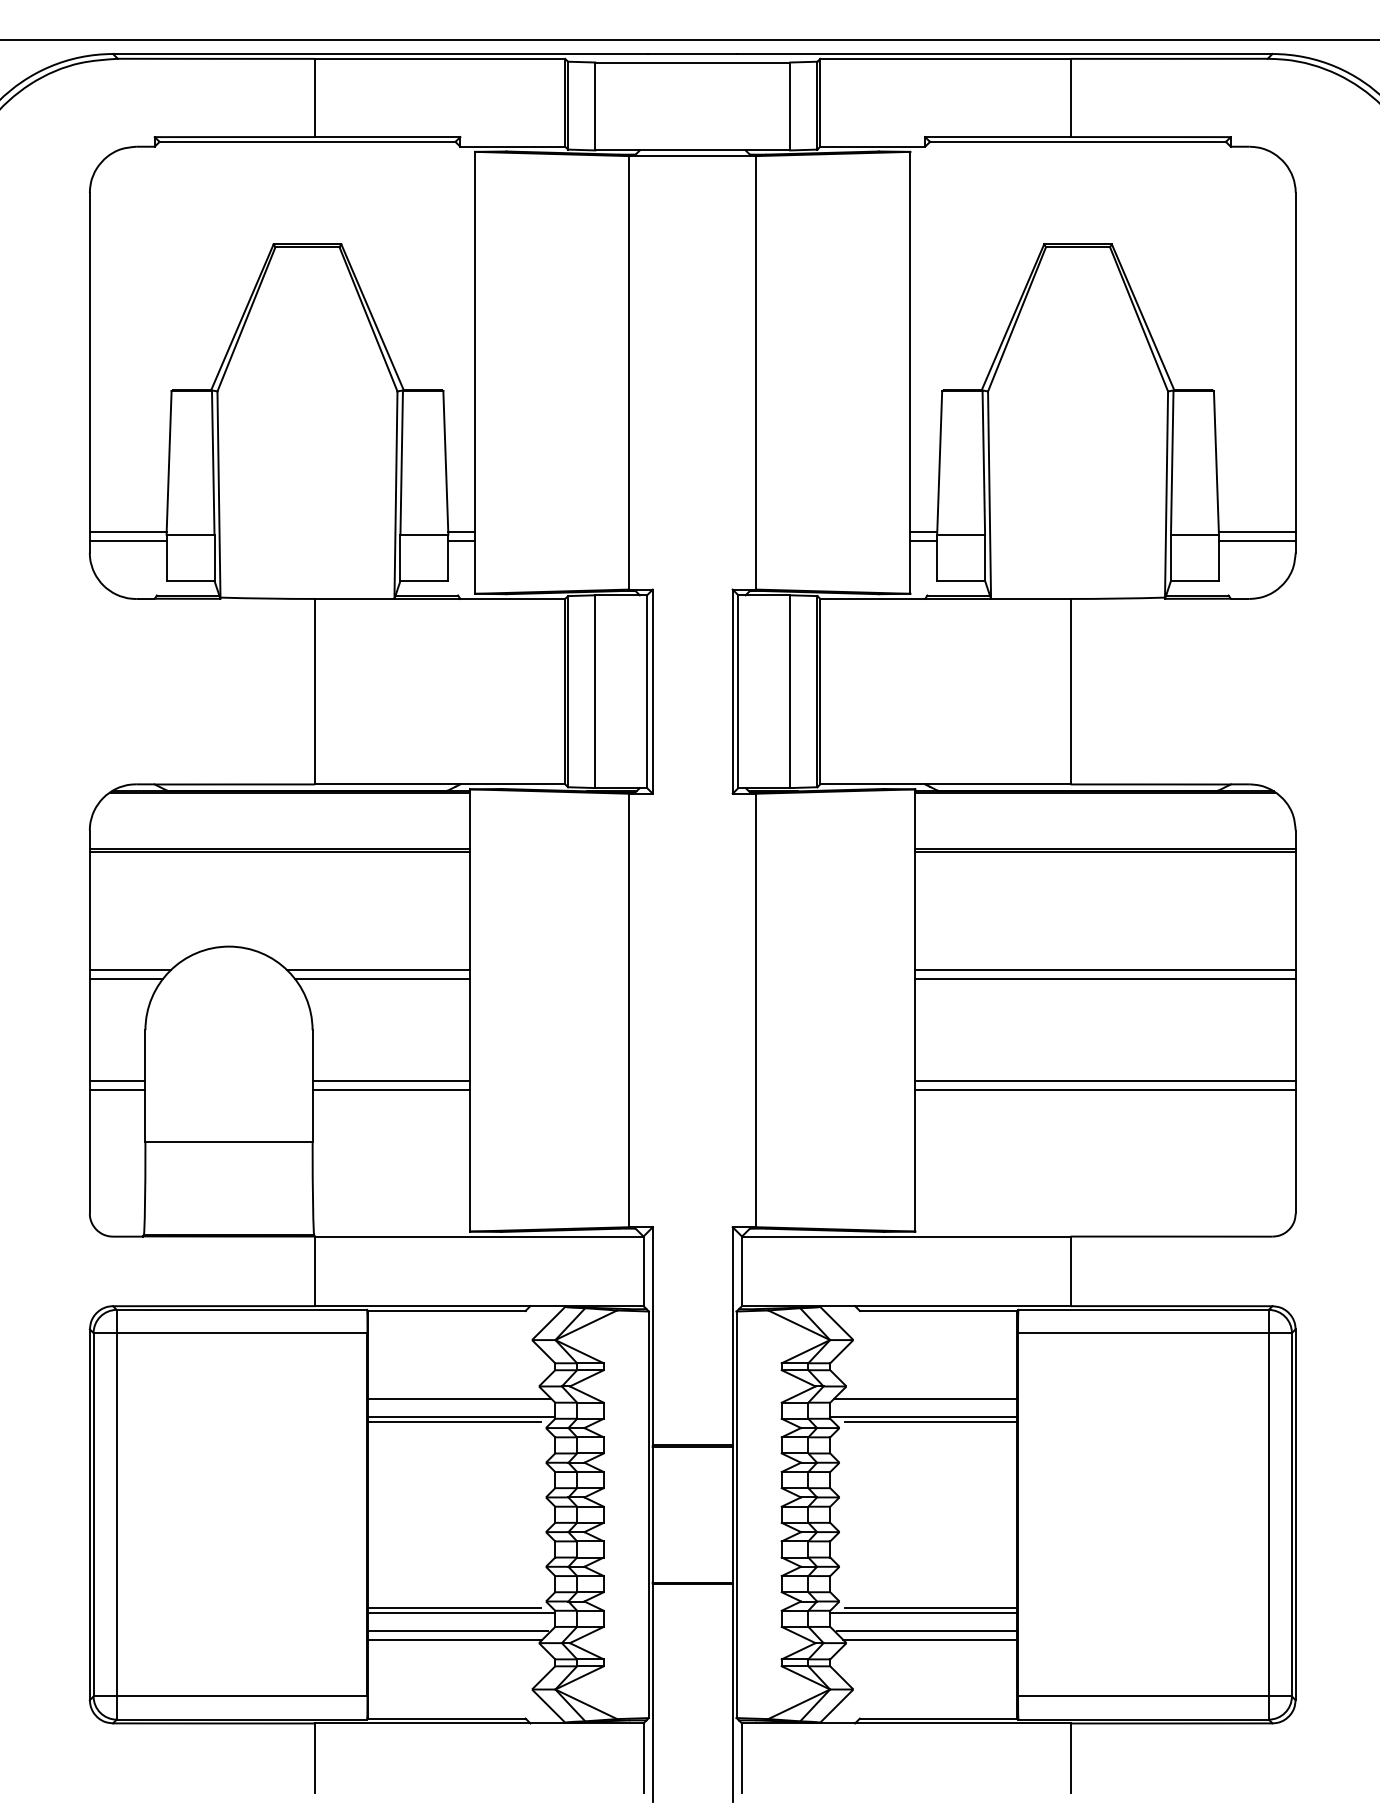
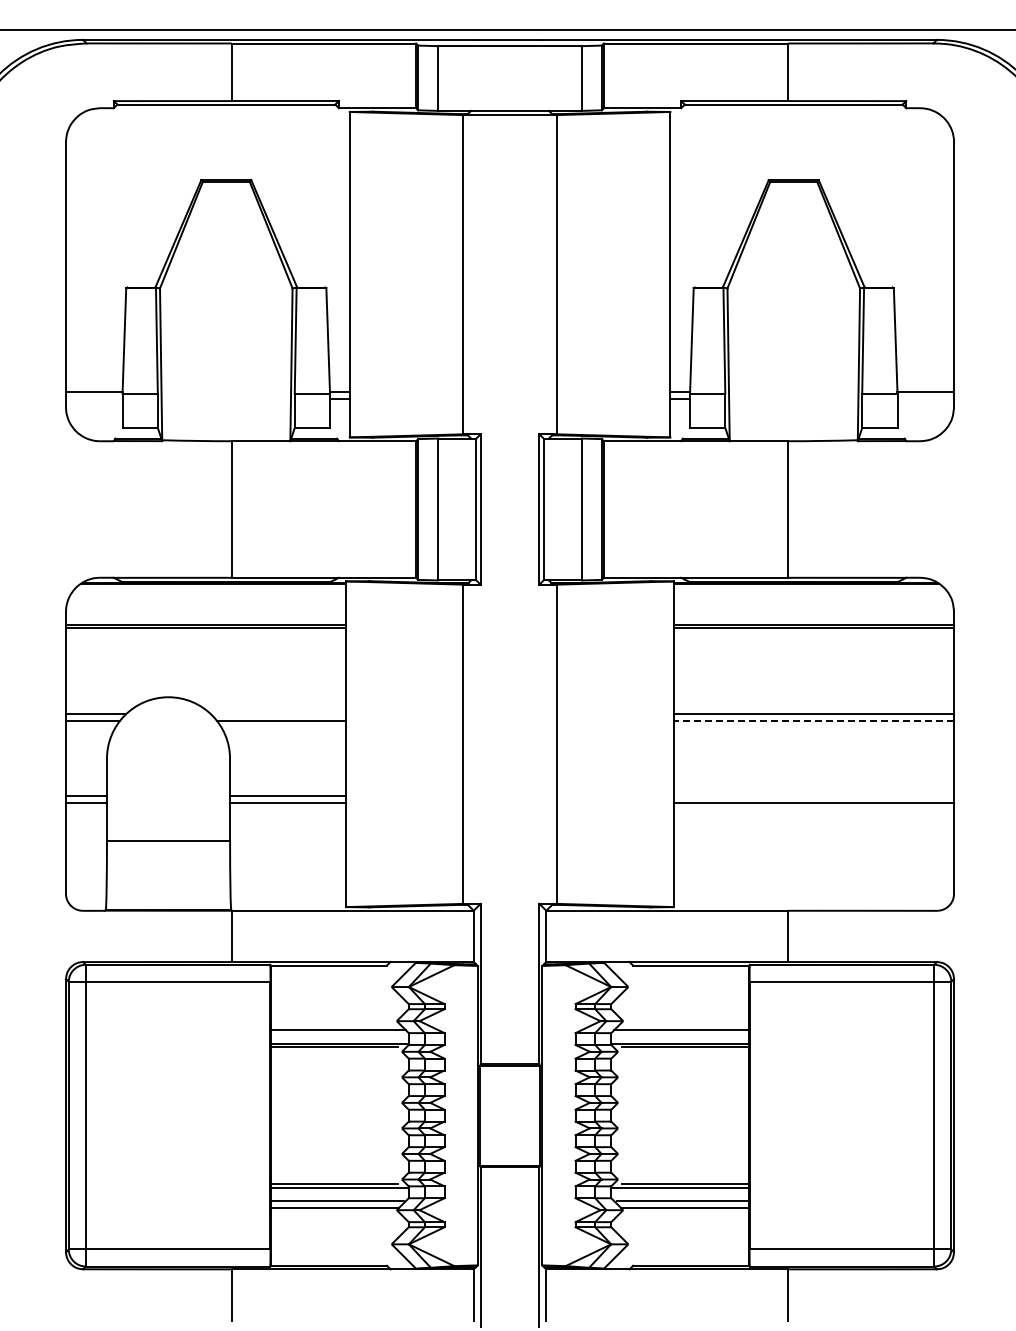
line: (128, 540) -> (94, 398), removed
line: (1256, 540) -> (925, 398), removed
line: (378, 970) -> (278, 714), removed
line: (1104, 979) -> (813, 721), solid -> dashed
line: (1104, 1081) -> (813, 796), removed

